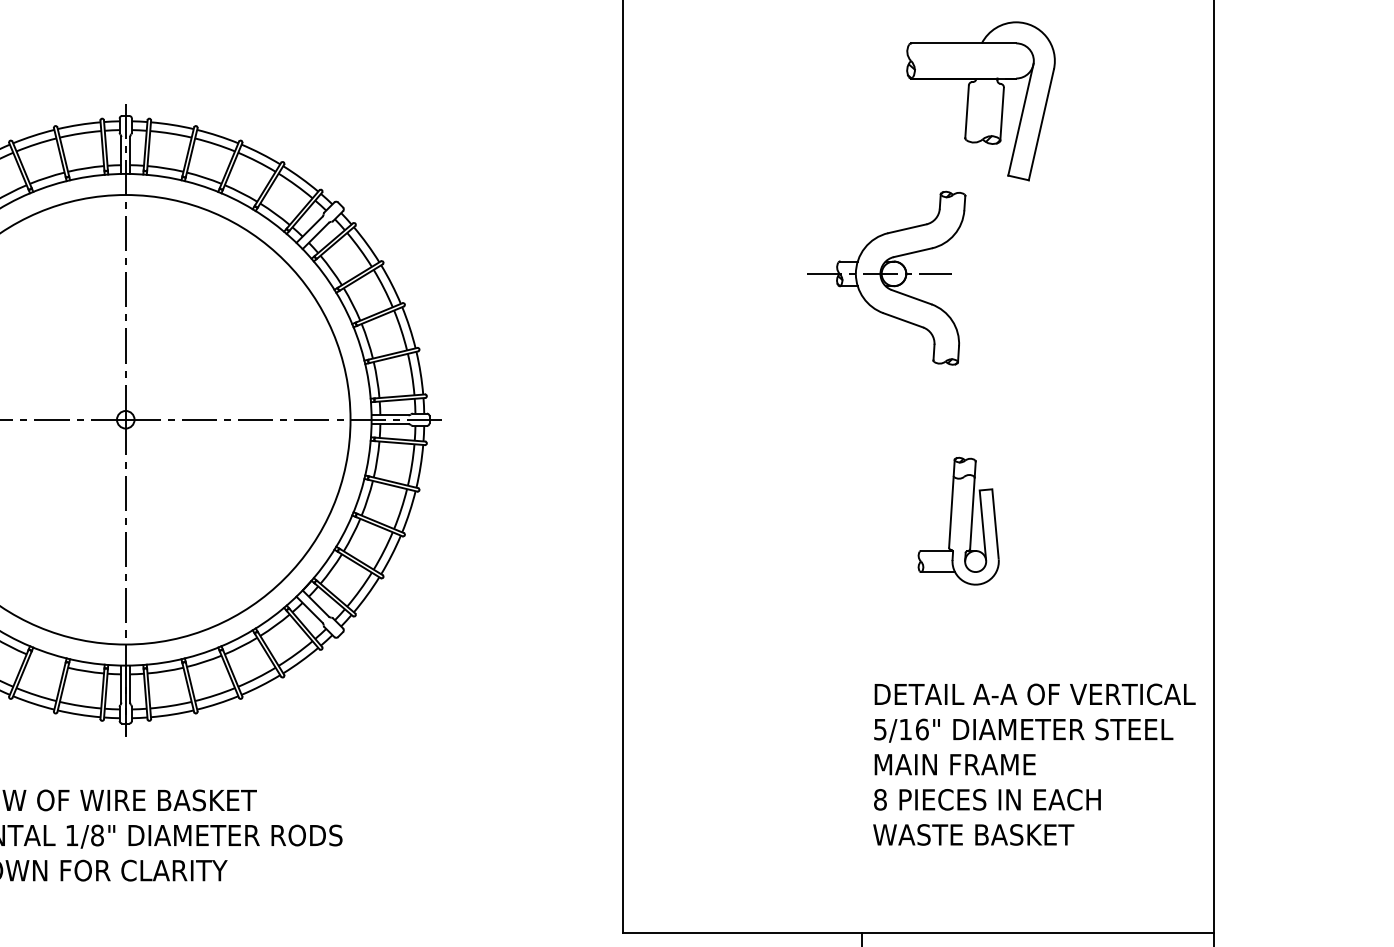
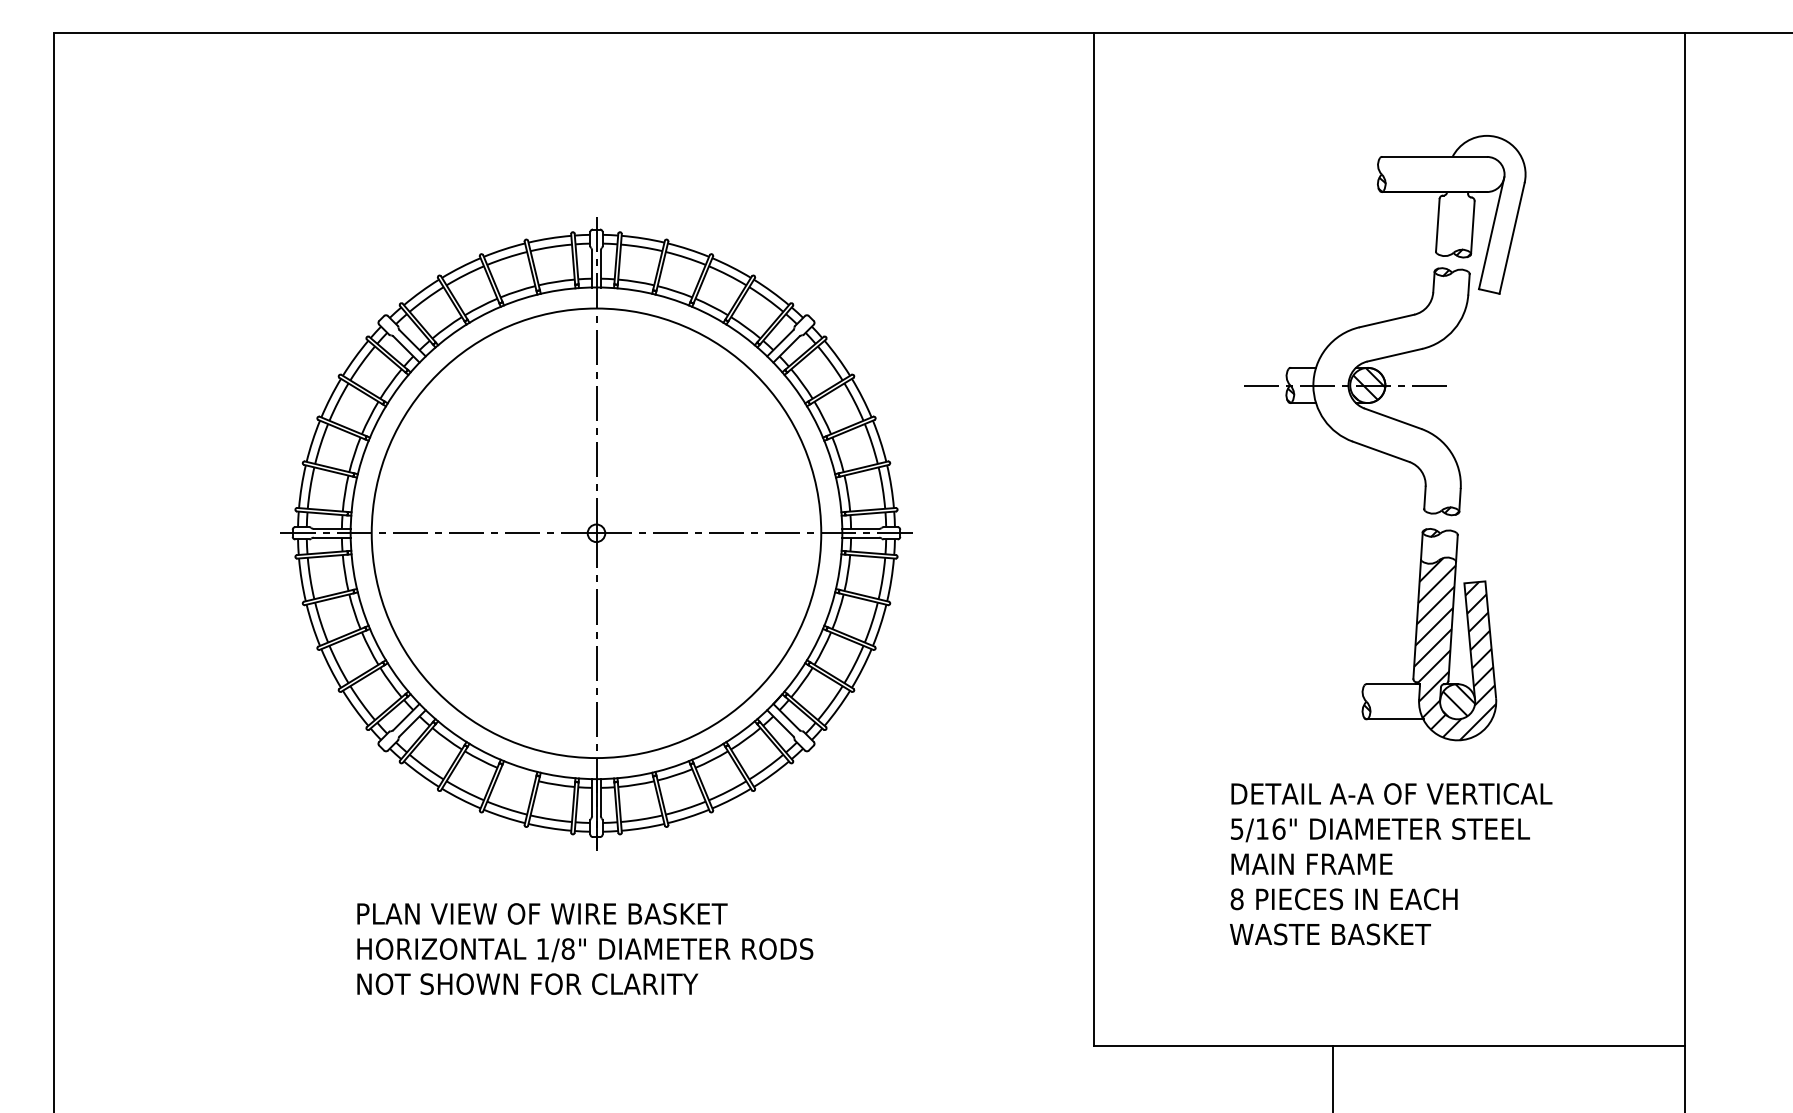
part: (886, 277) -> (1357, 391), size x1.43
part: (958, 520) -> (1429, 634), size x1.67
text: (1034, 764) -> (1391, 864), moved

